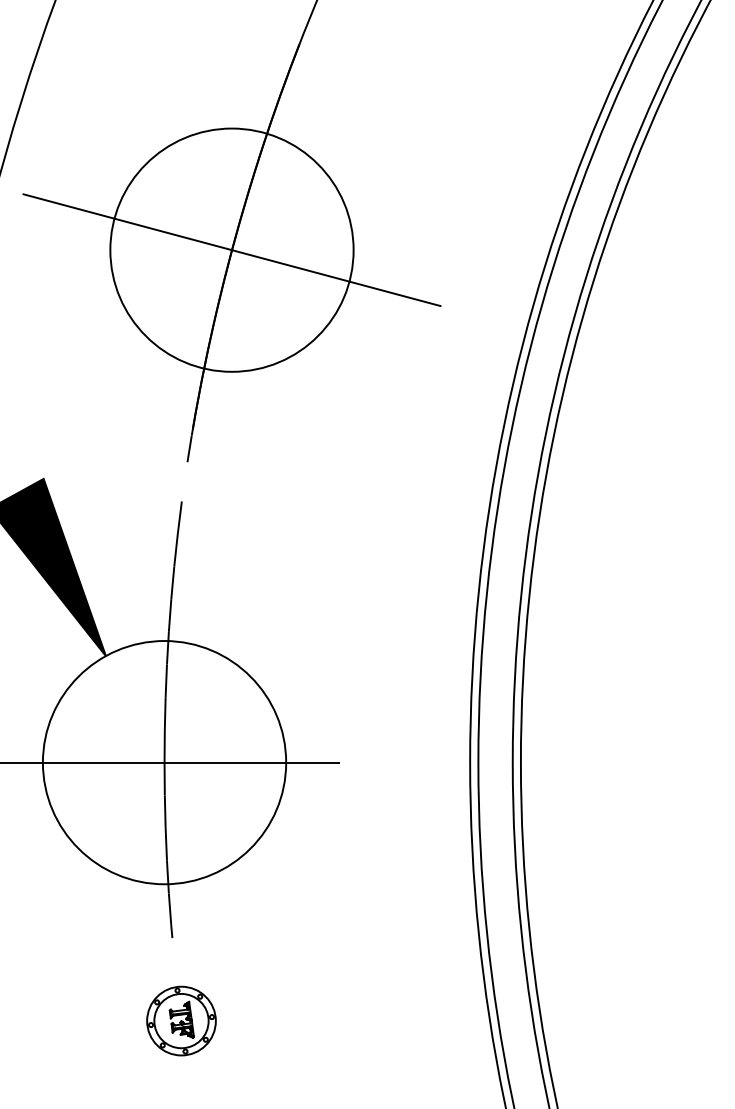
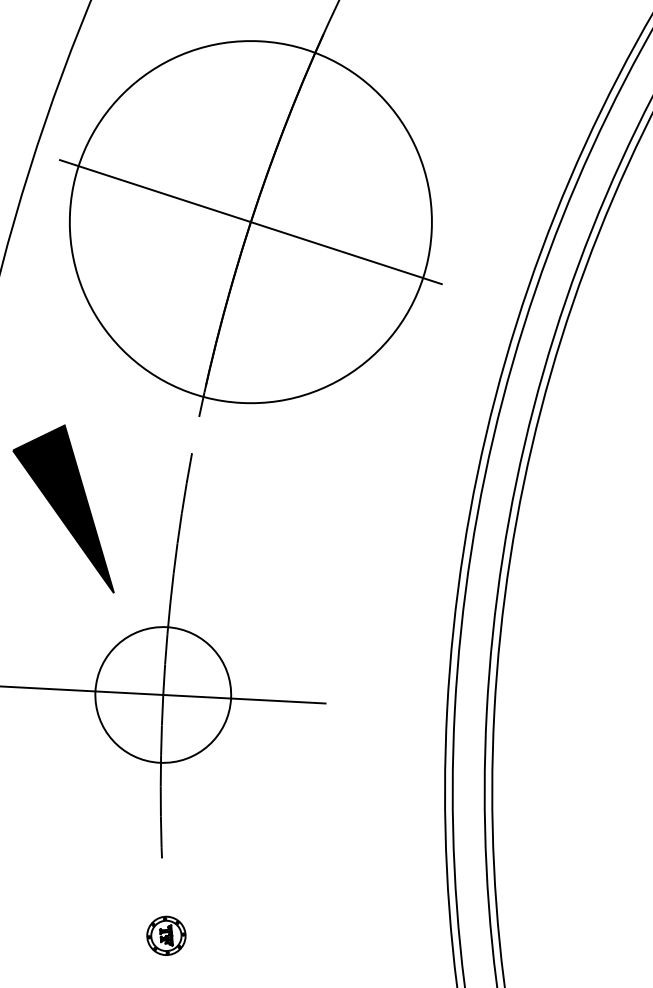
circle: (231, 249) -> (250, 221), size x1.6
circle: (164, 762) -> (163, 694), size x0.6
part: (181, 1020) -> (166, 935), size x0.6

